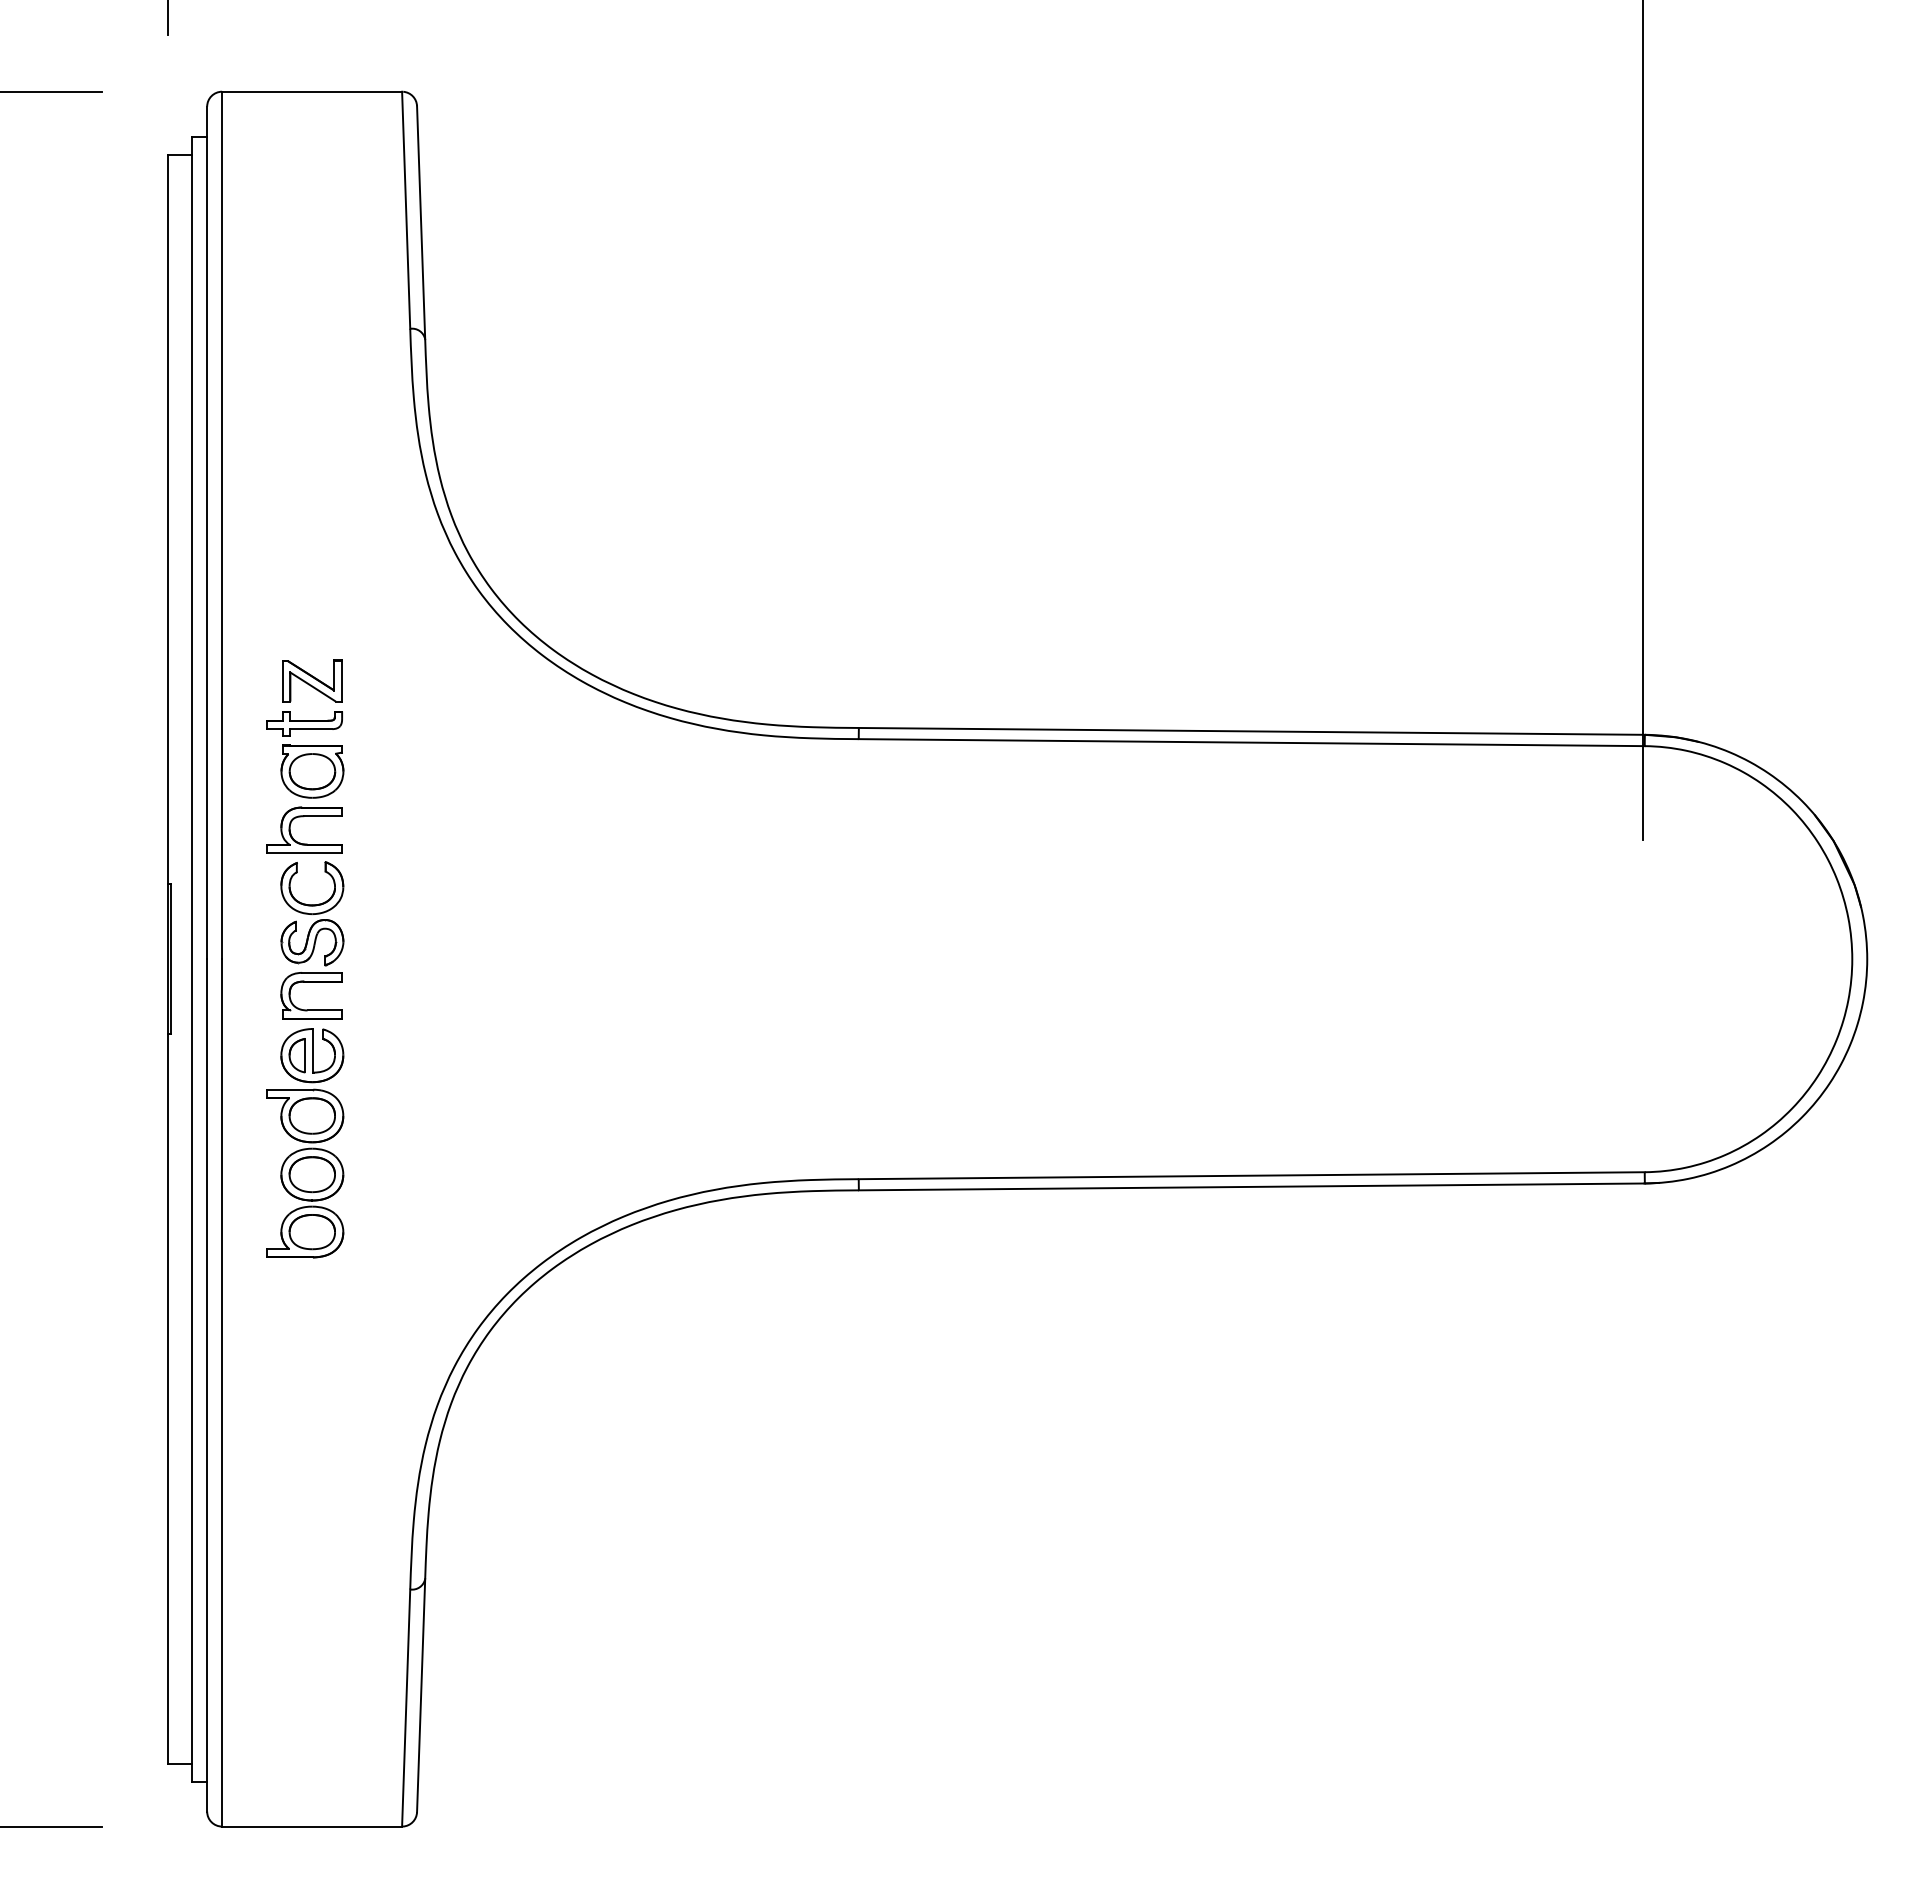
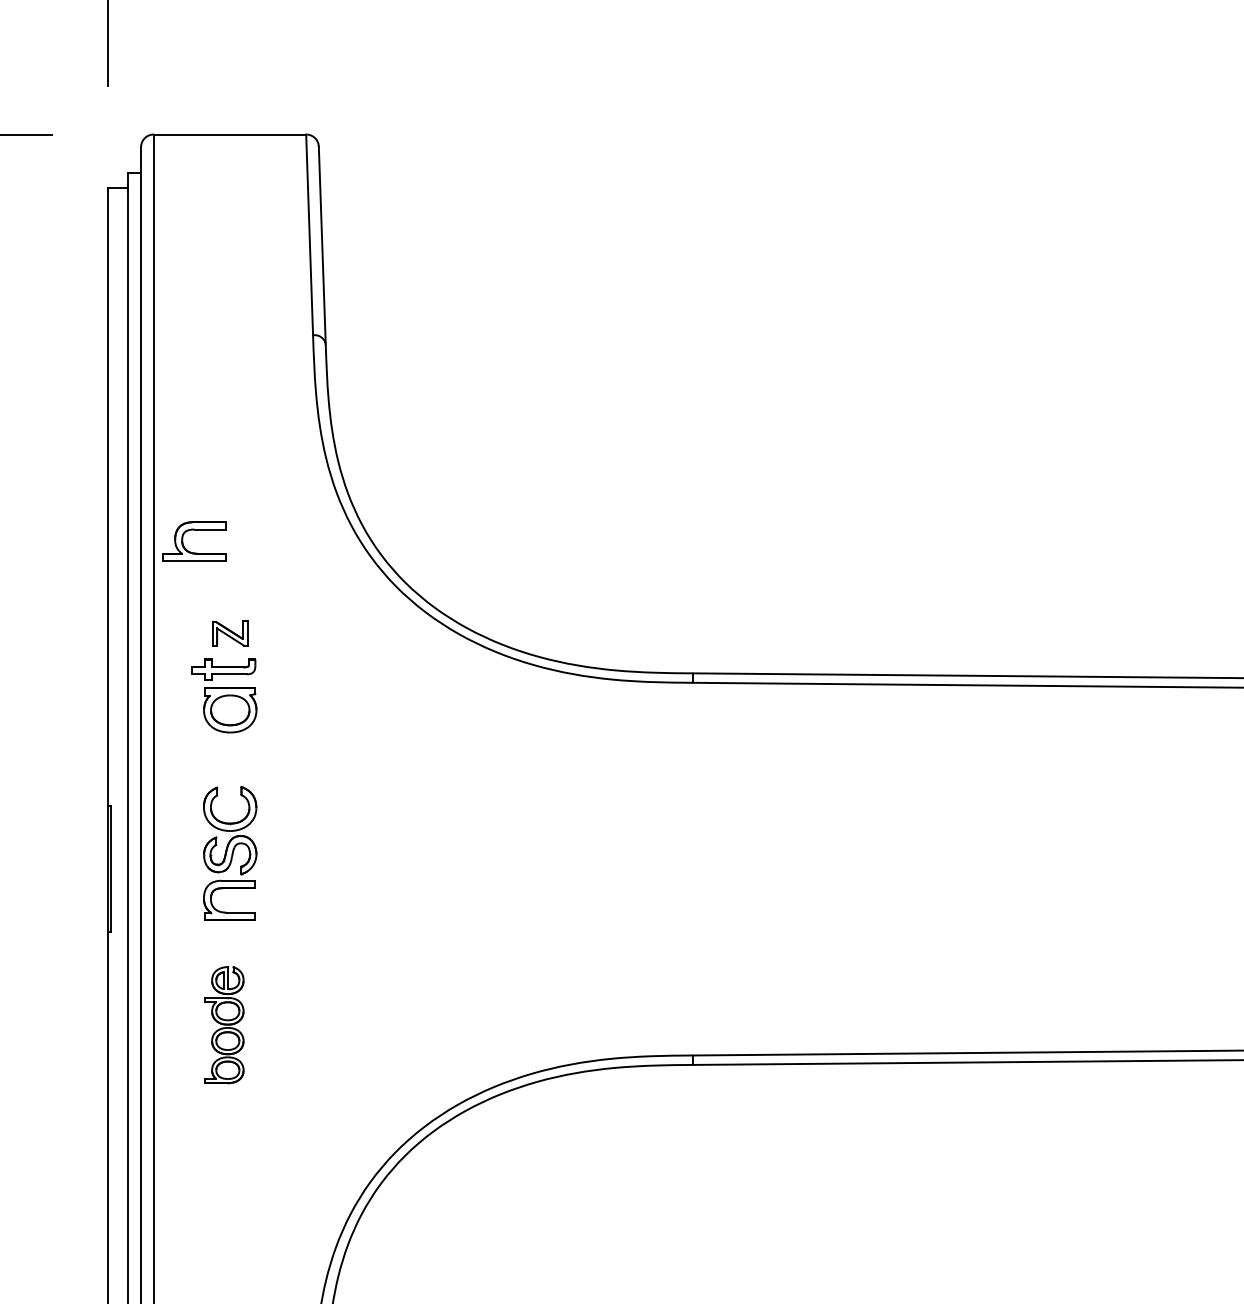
part: (312, 680) -> (230, 633), size x0.7
part: (303, 817) -> (193, 530), moved
part: (305, 1143) -> (224, 1025), size x0.6

